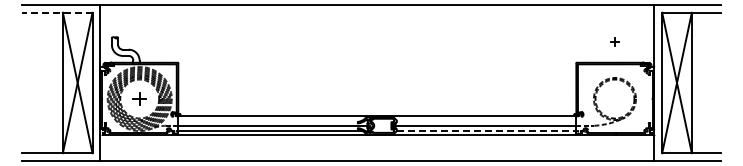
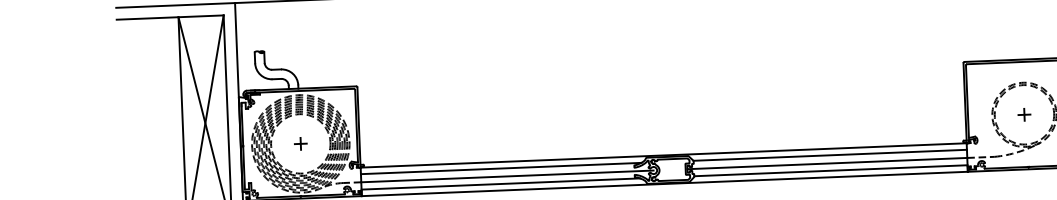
line: (56, 12) -> (168, 17), dashed -> solid
part: (614, 41) -> (1023, 114), moved
part: (139, 98) -> (300, 143), size x0.62
line: (270, 120) -> (501, 168), added
line: (486, 120) -> (830, 155), added
line: (486, 130) -> (830, 170), dashed -> solid

